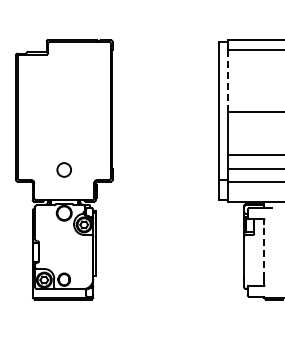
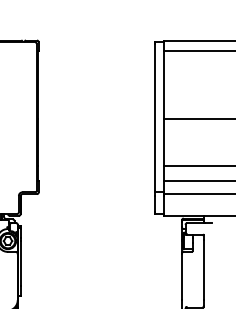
line: (227, 81) -> (163, 85), dashed -> solid
line: (264, 251) -> (203, 269), dashed -> solid

